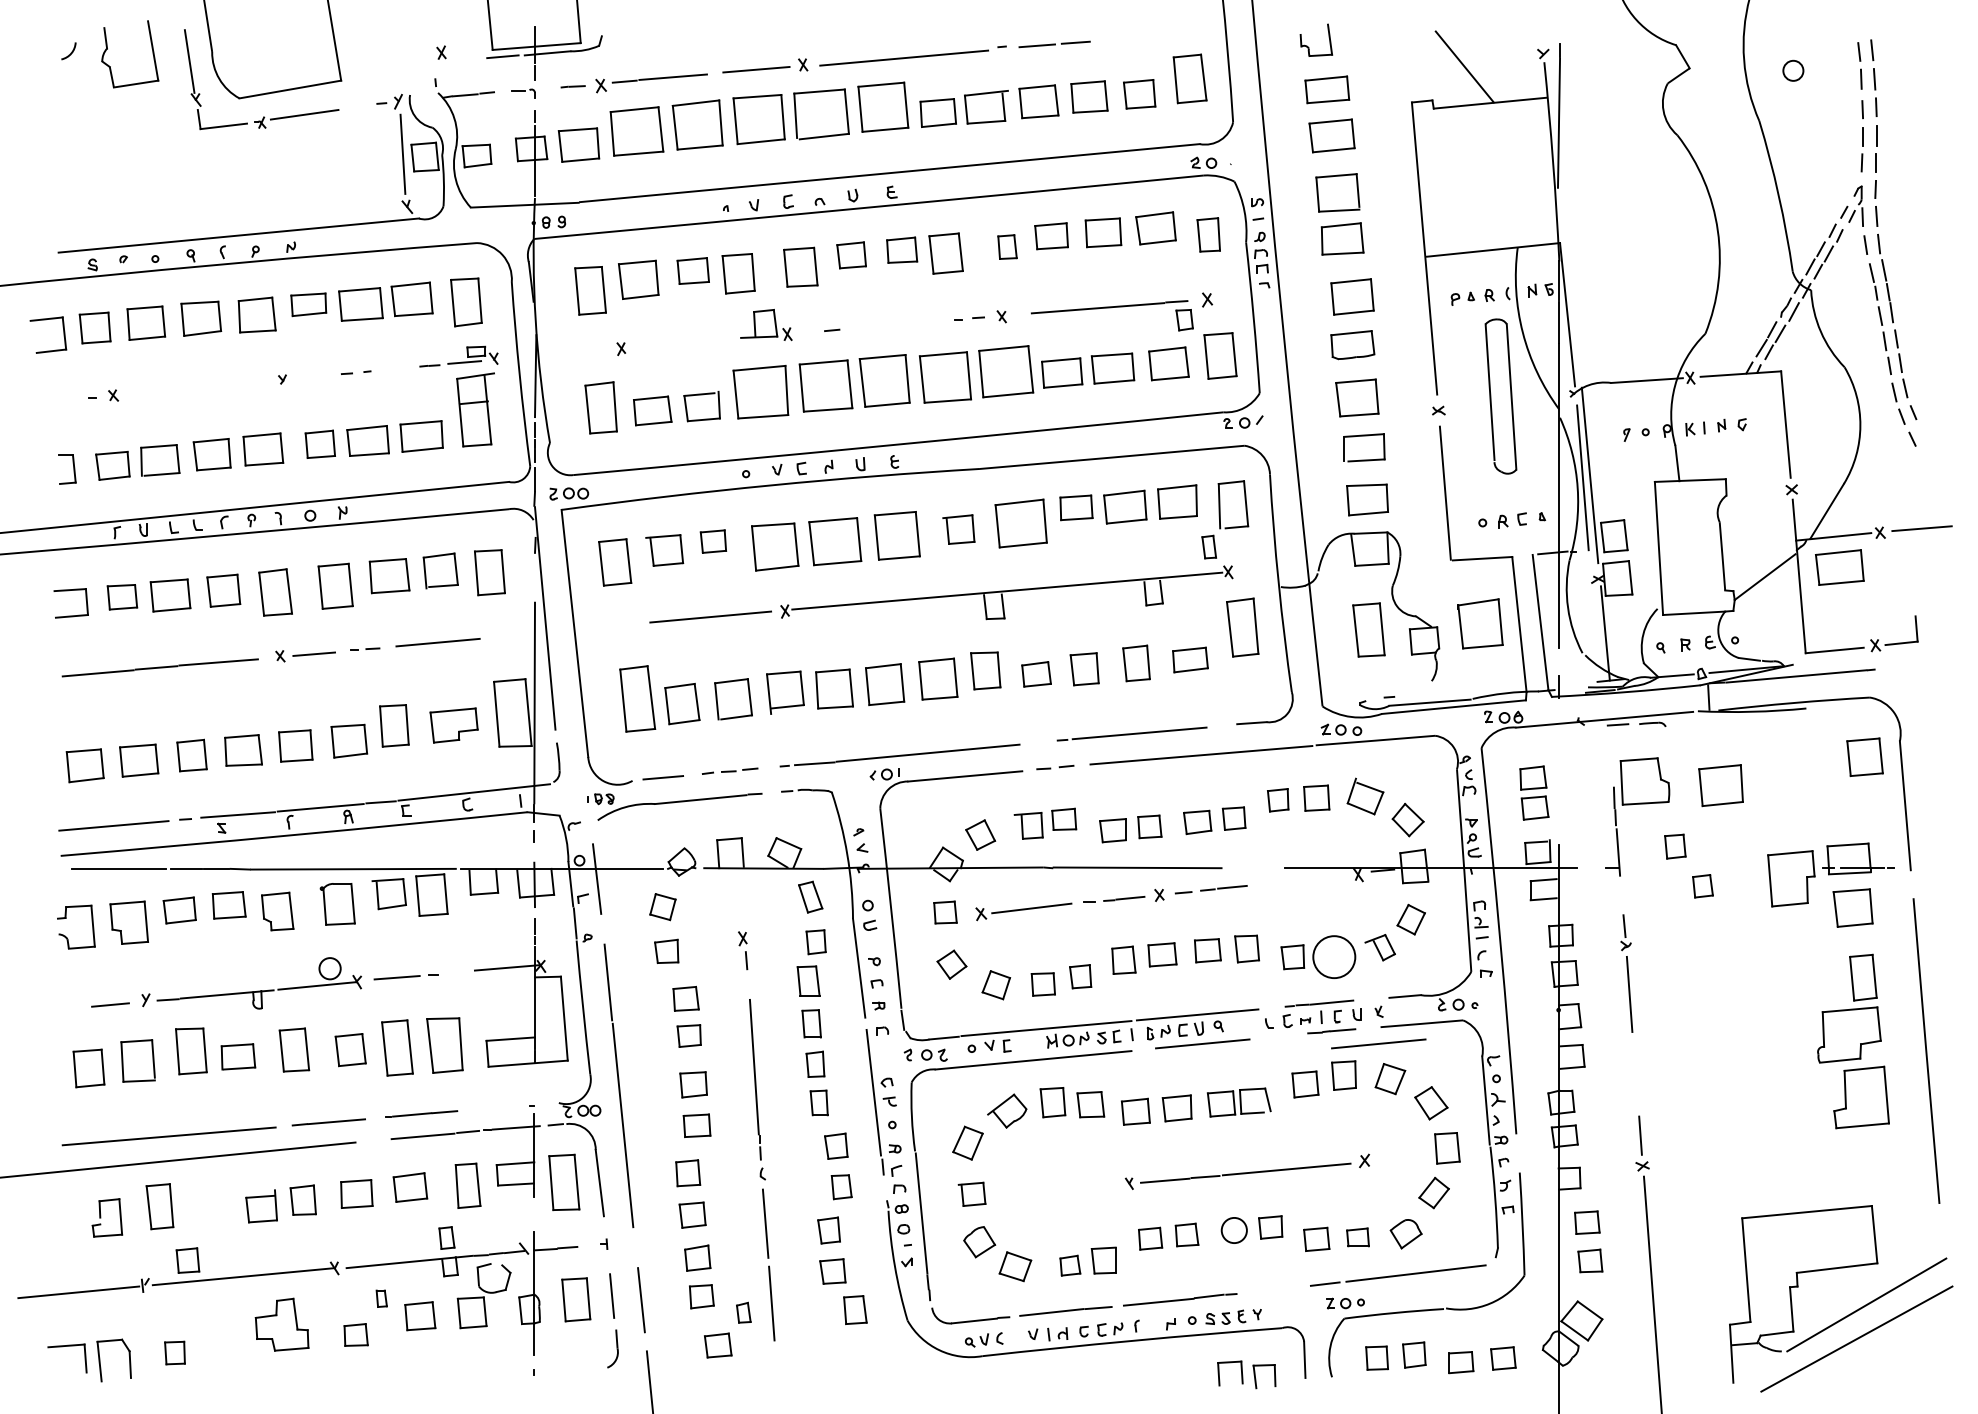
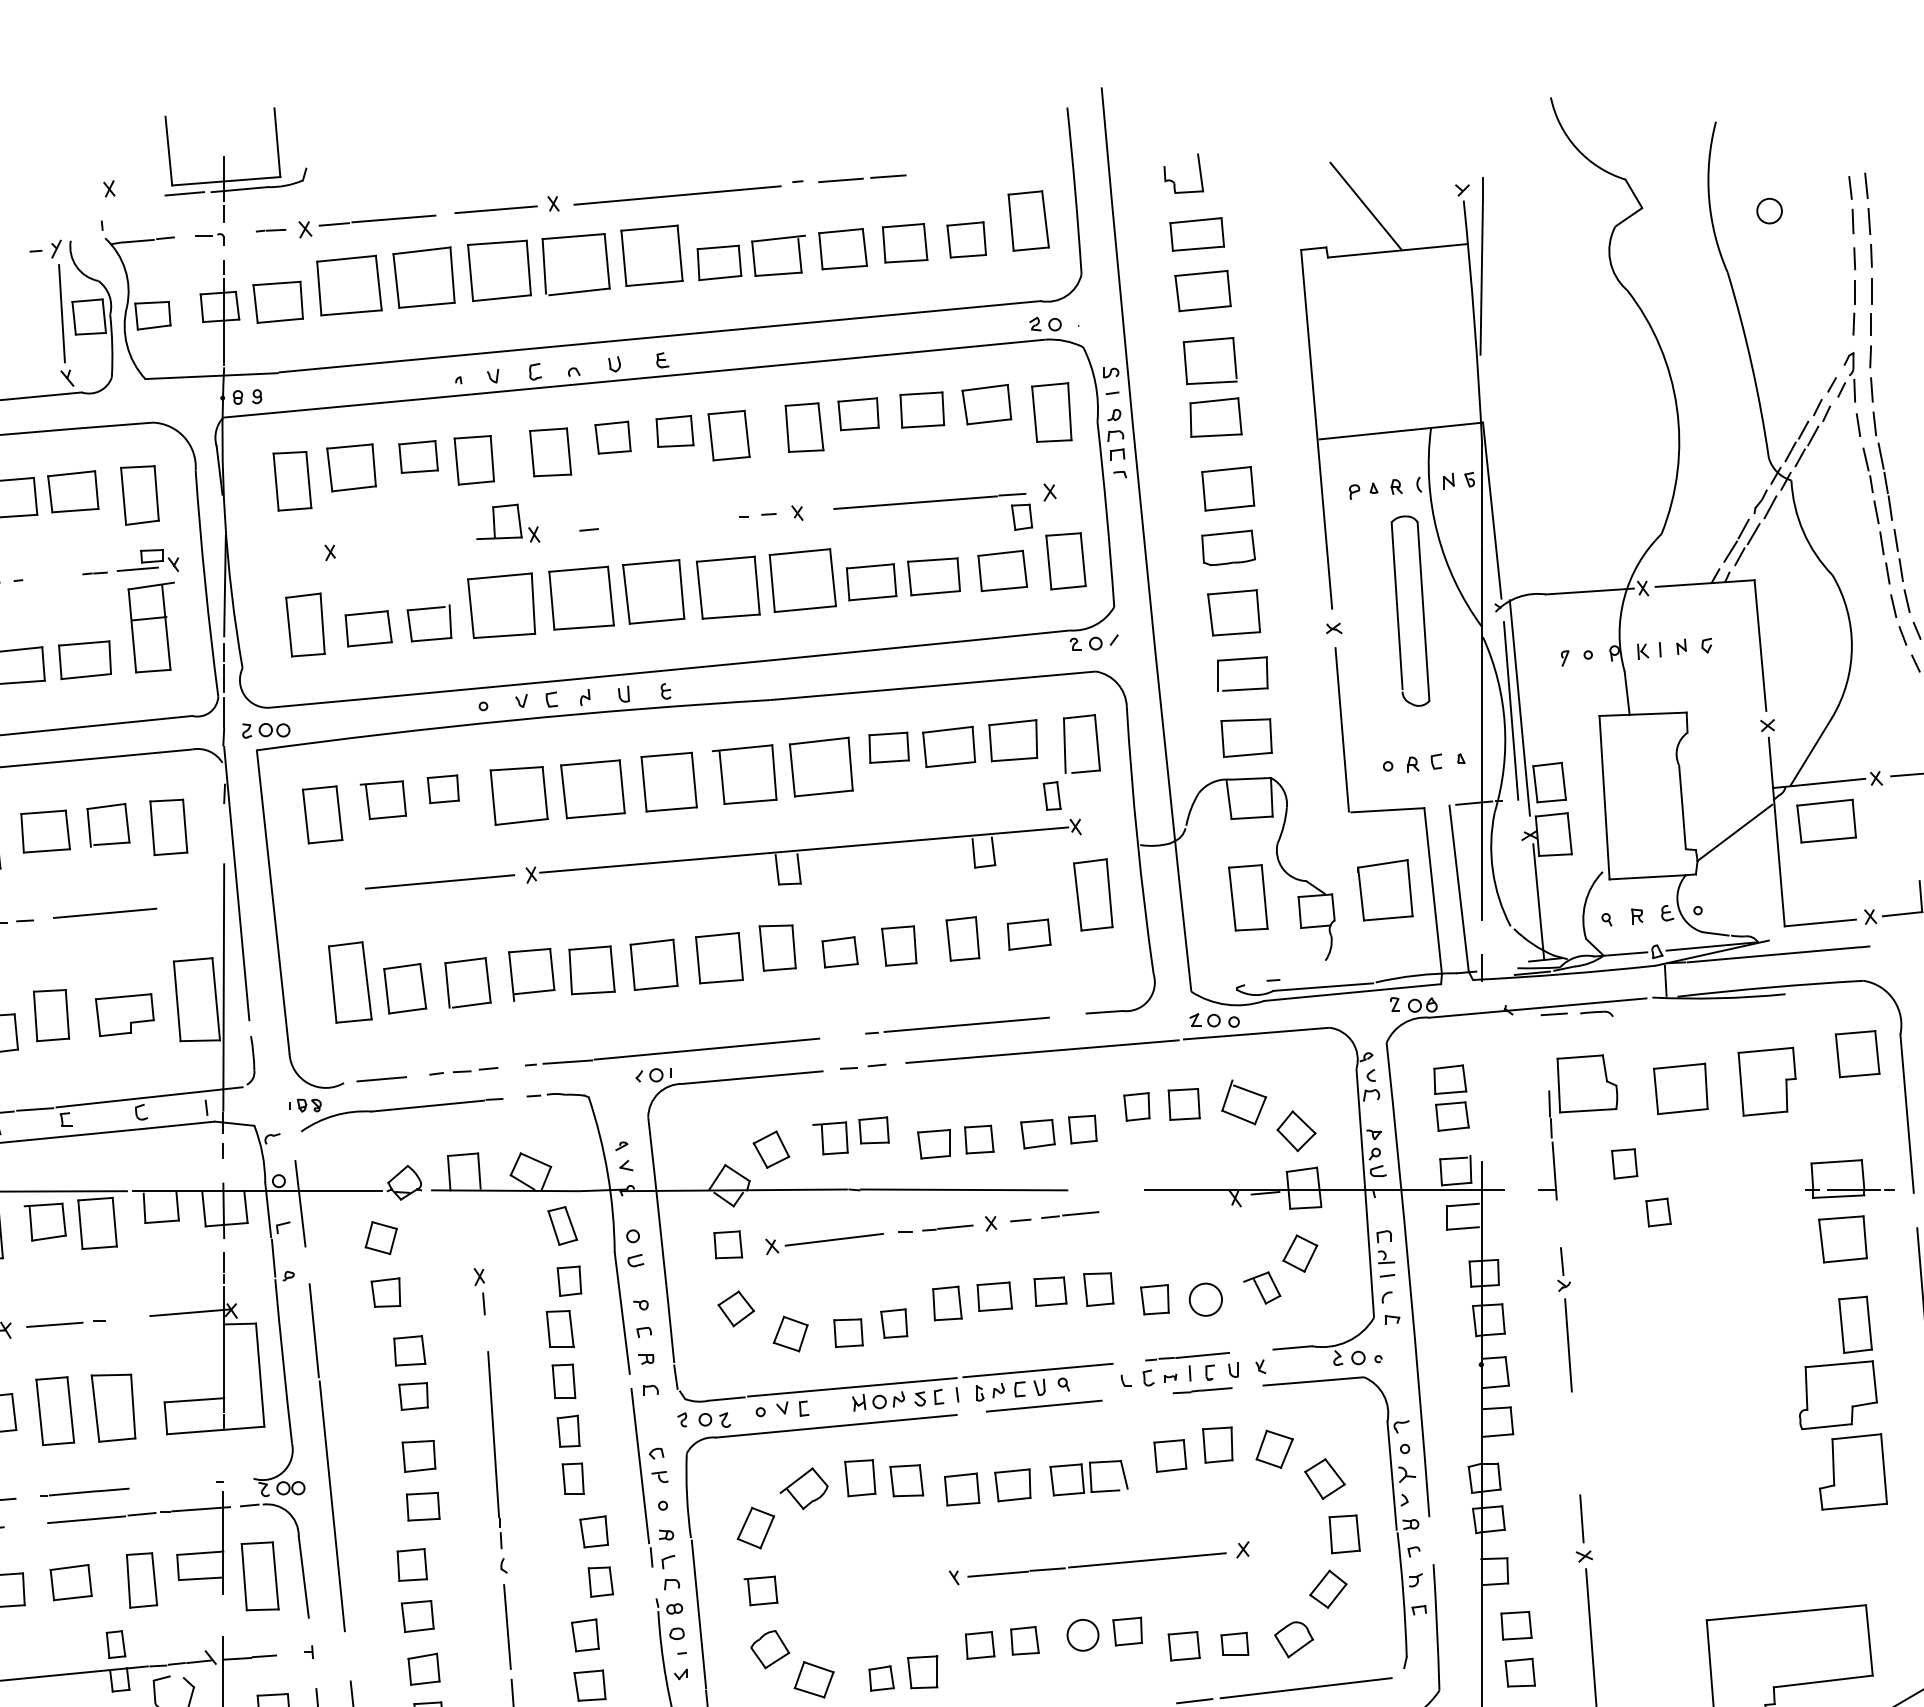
part: (1208, 234) -> (1051, 412), size x1.43
part: (1007, 246) -> (804, 426), size x1.67
part: (958, 529) -> (744, 774), size x1.67
part: (1791, 878) -> (1767, 1081), moved
circle: (1334, 957) -> (1206, 1300), size x0.62
line: (1378, 1043) -> (1260, 1405), removed

